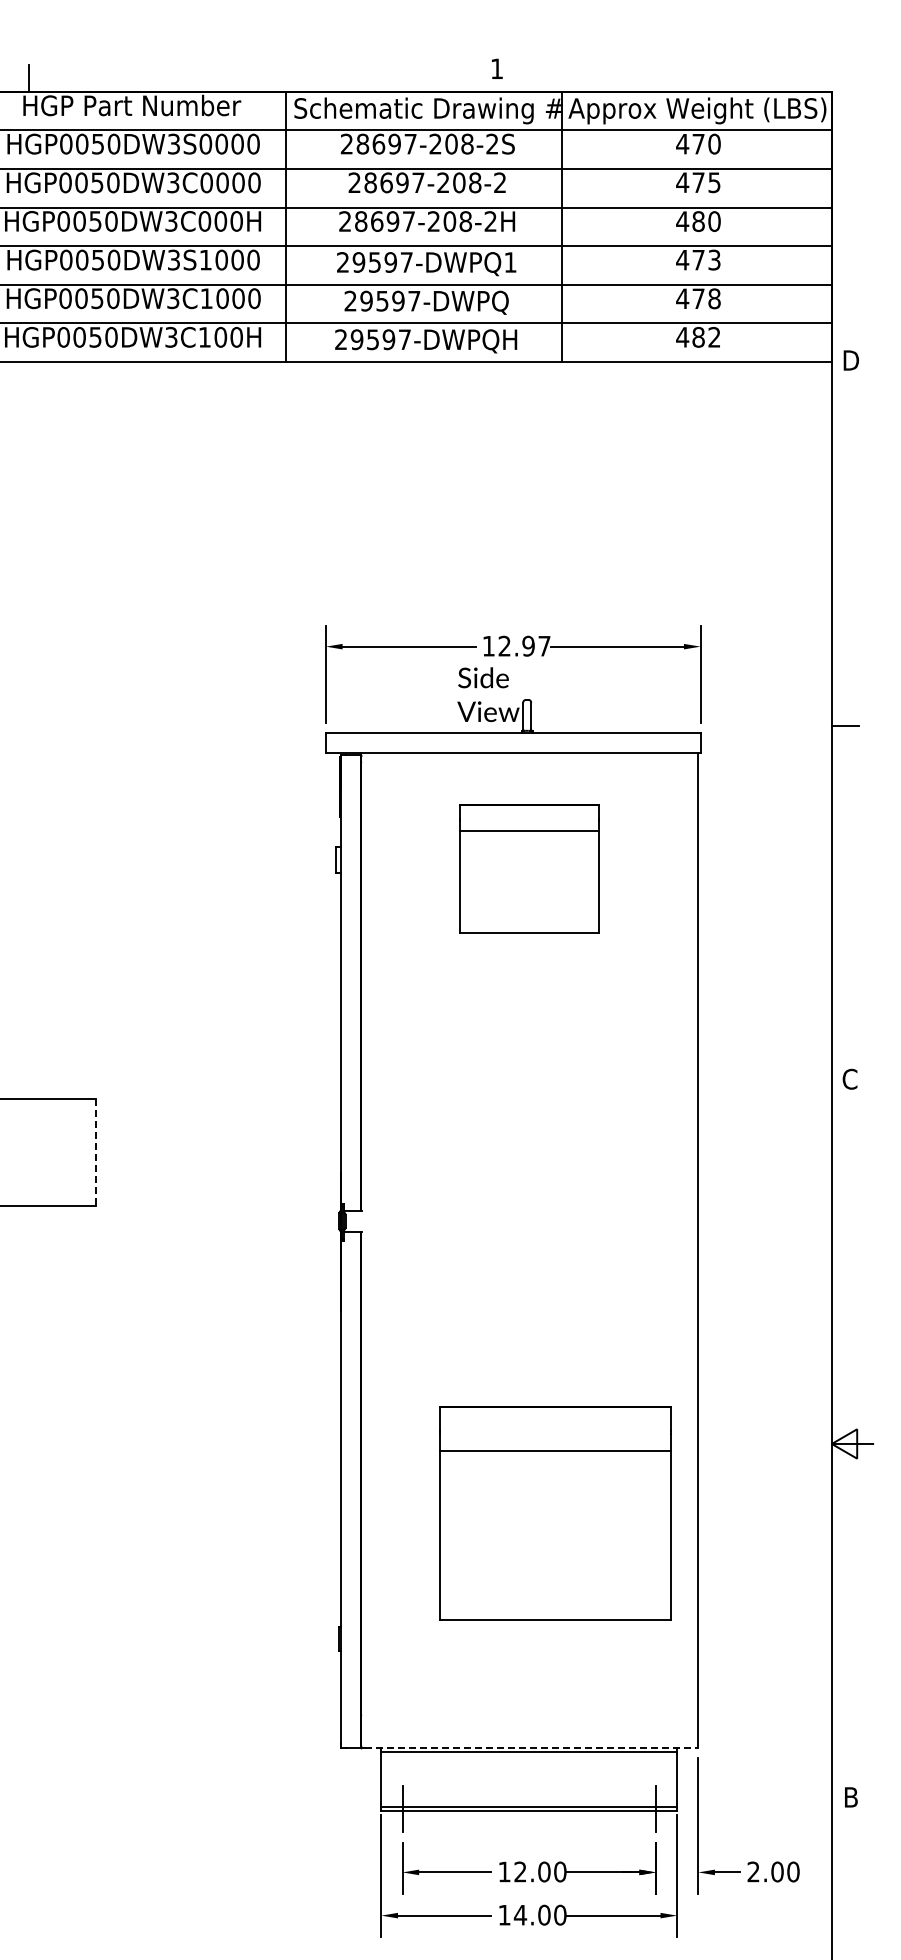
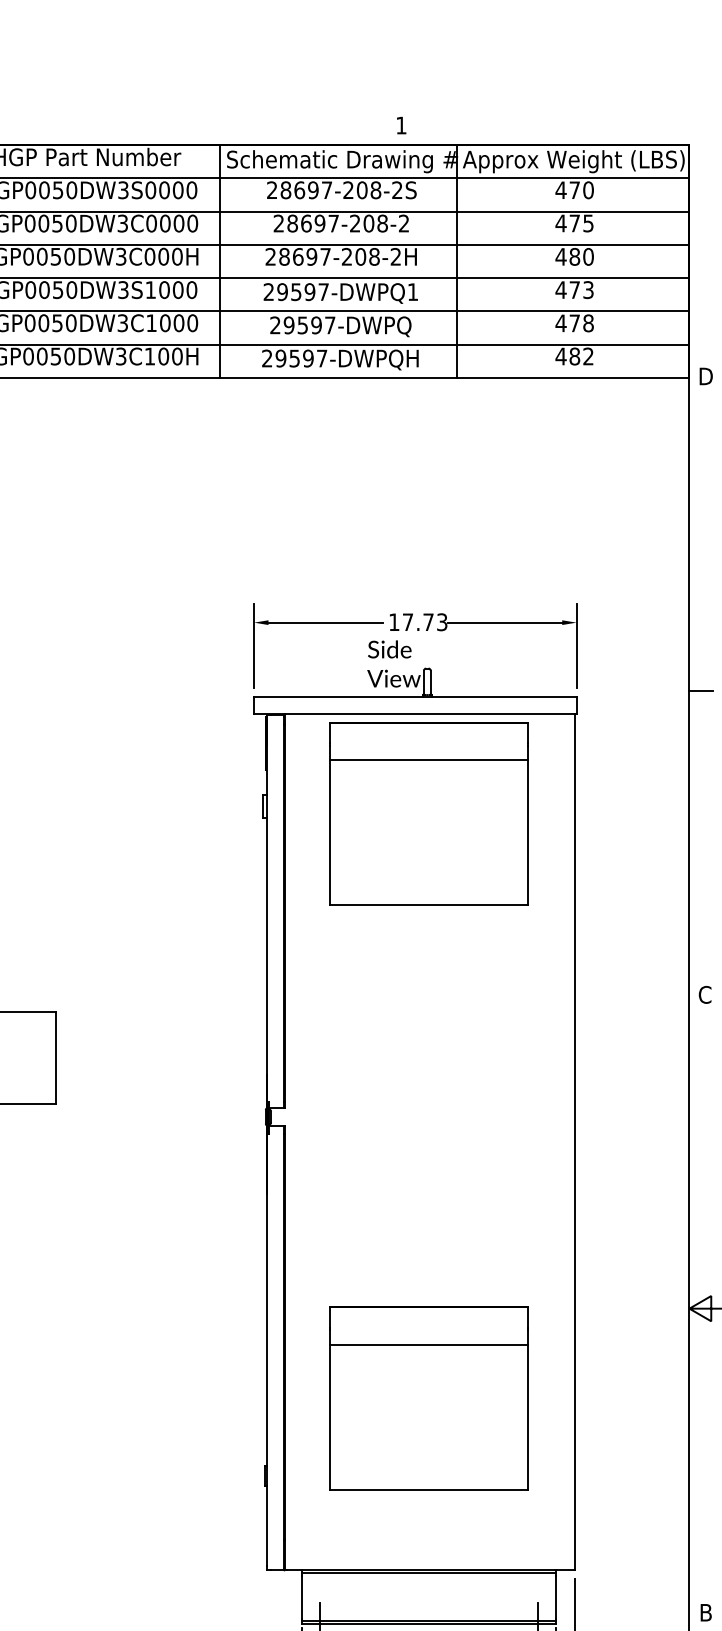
text: (524, 645) -> (425, 621), 12.97 -> 17.73
part: (529, 868) -> (429, 813), size x1.67
line: (96, 1152) -> (56, 1057), dashed -> solid
part: (555, 1513) -> (429, 1398), moved
line: (531, 1747) -> (431, 1569), dashed -> solid

